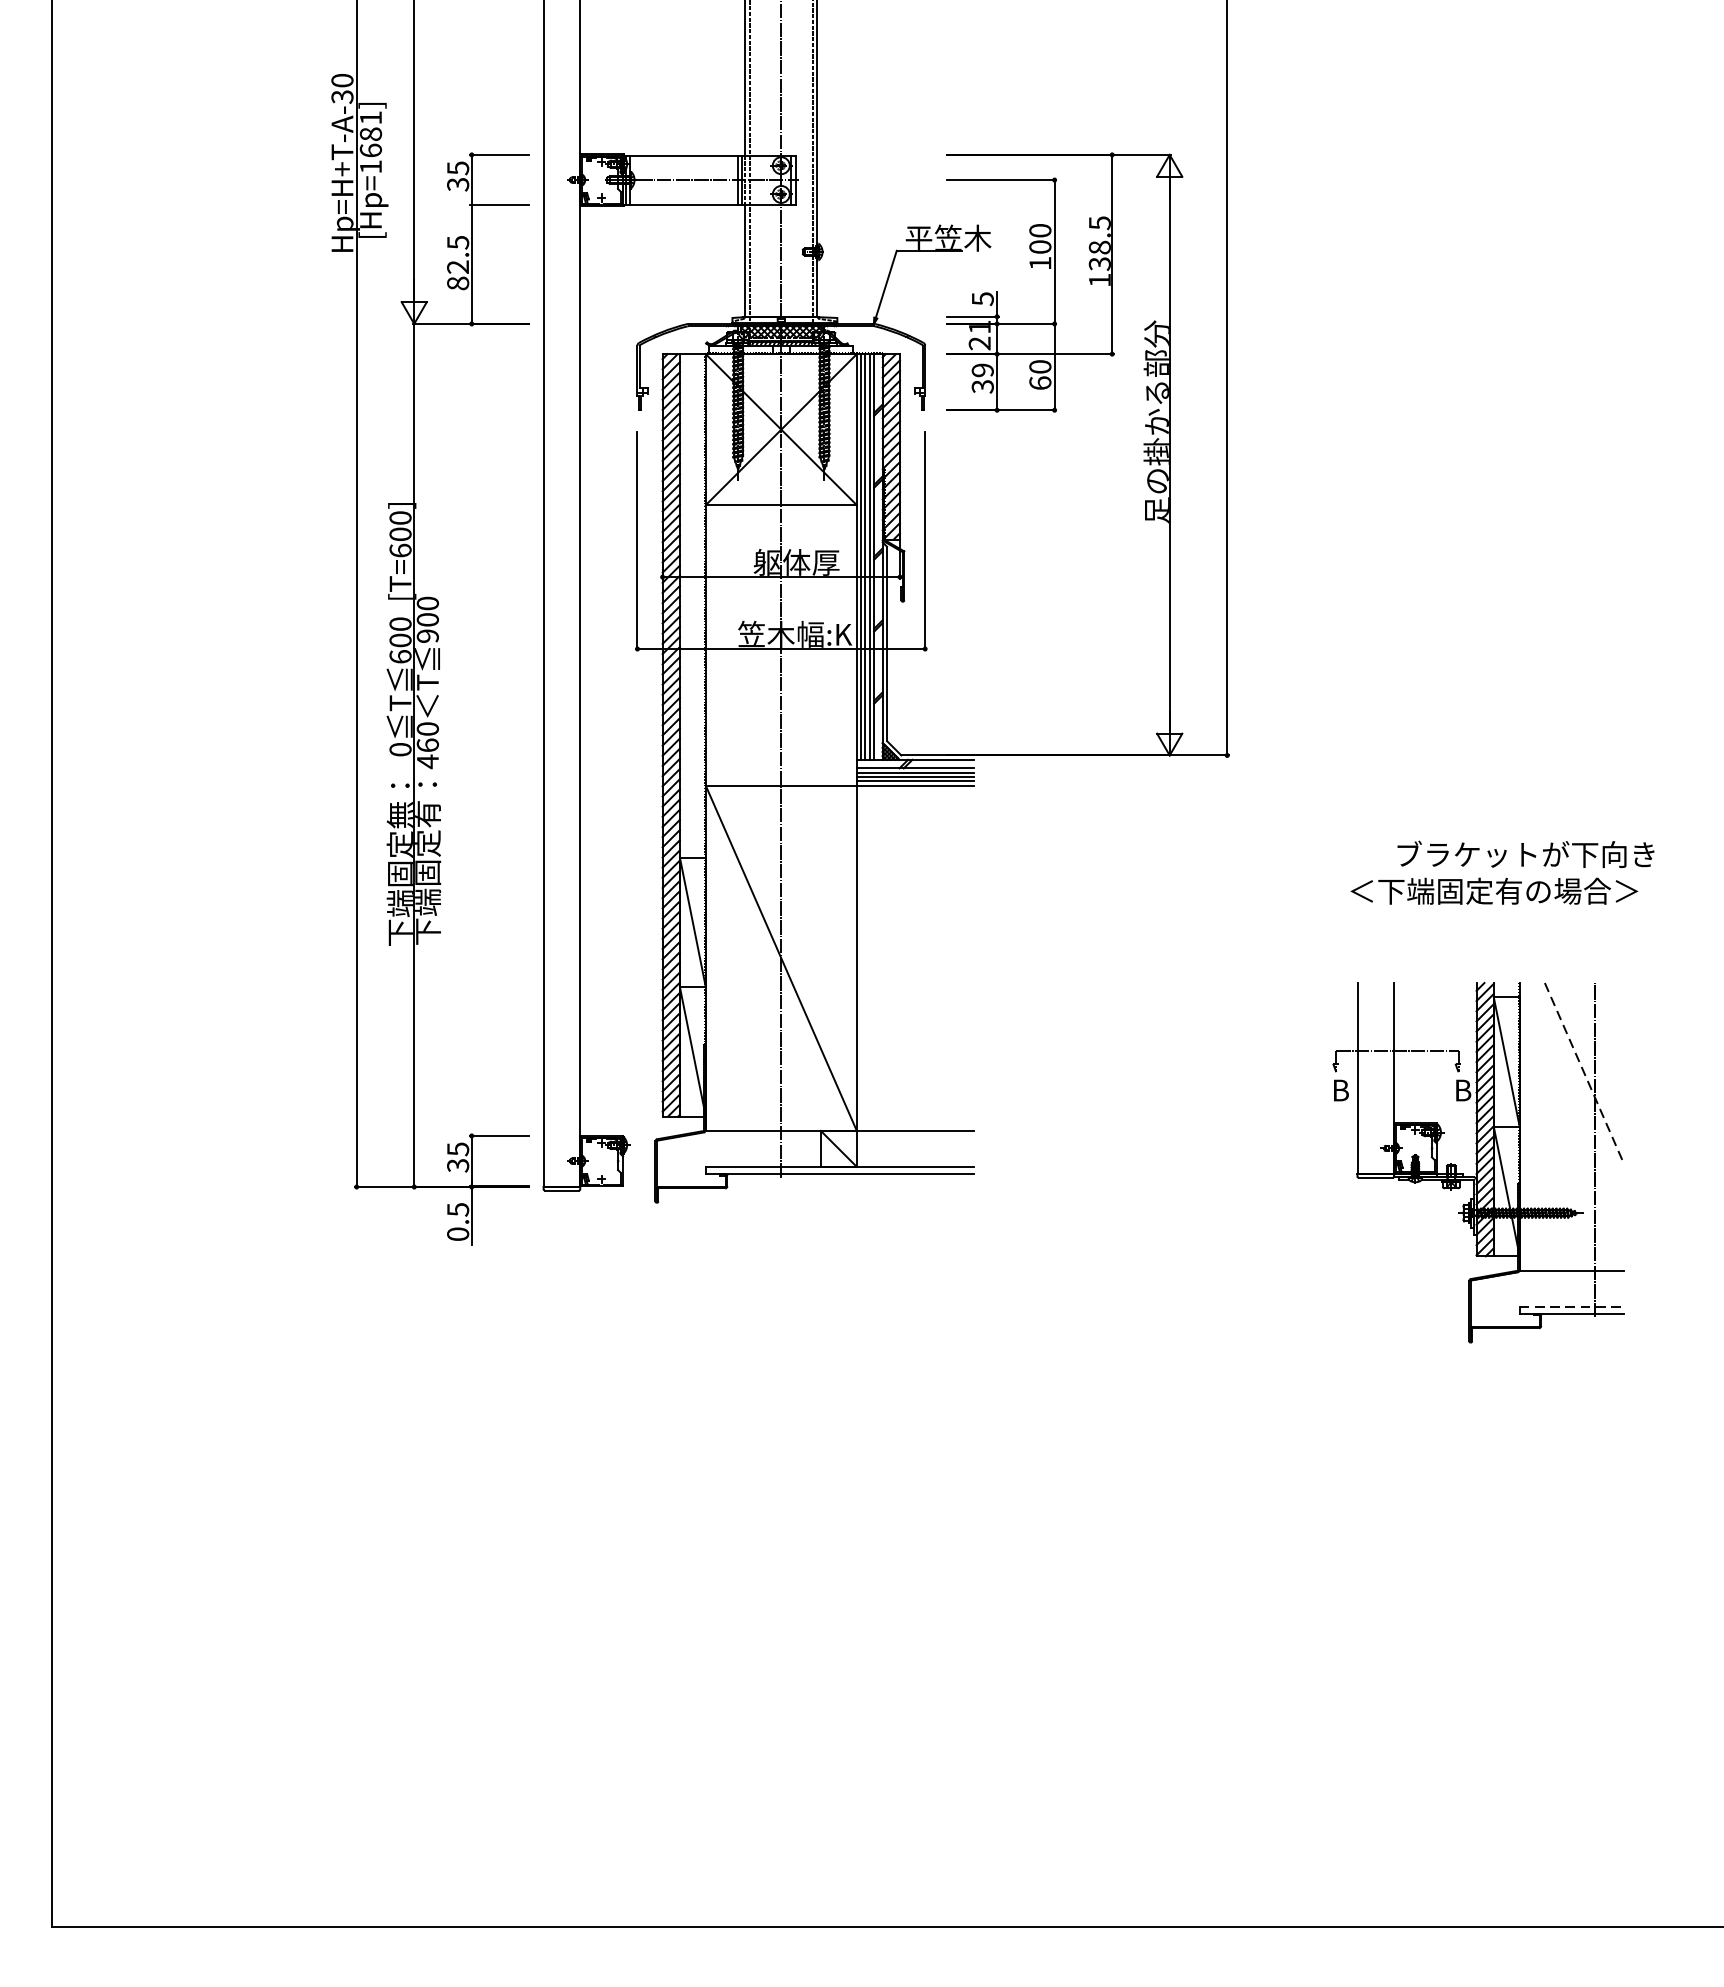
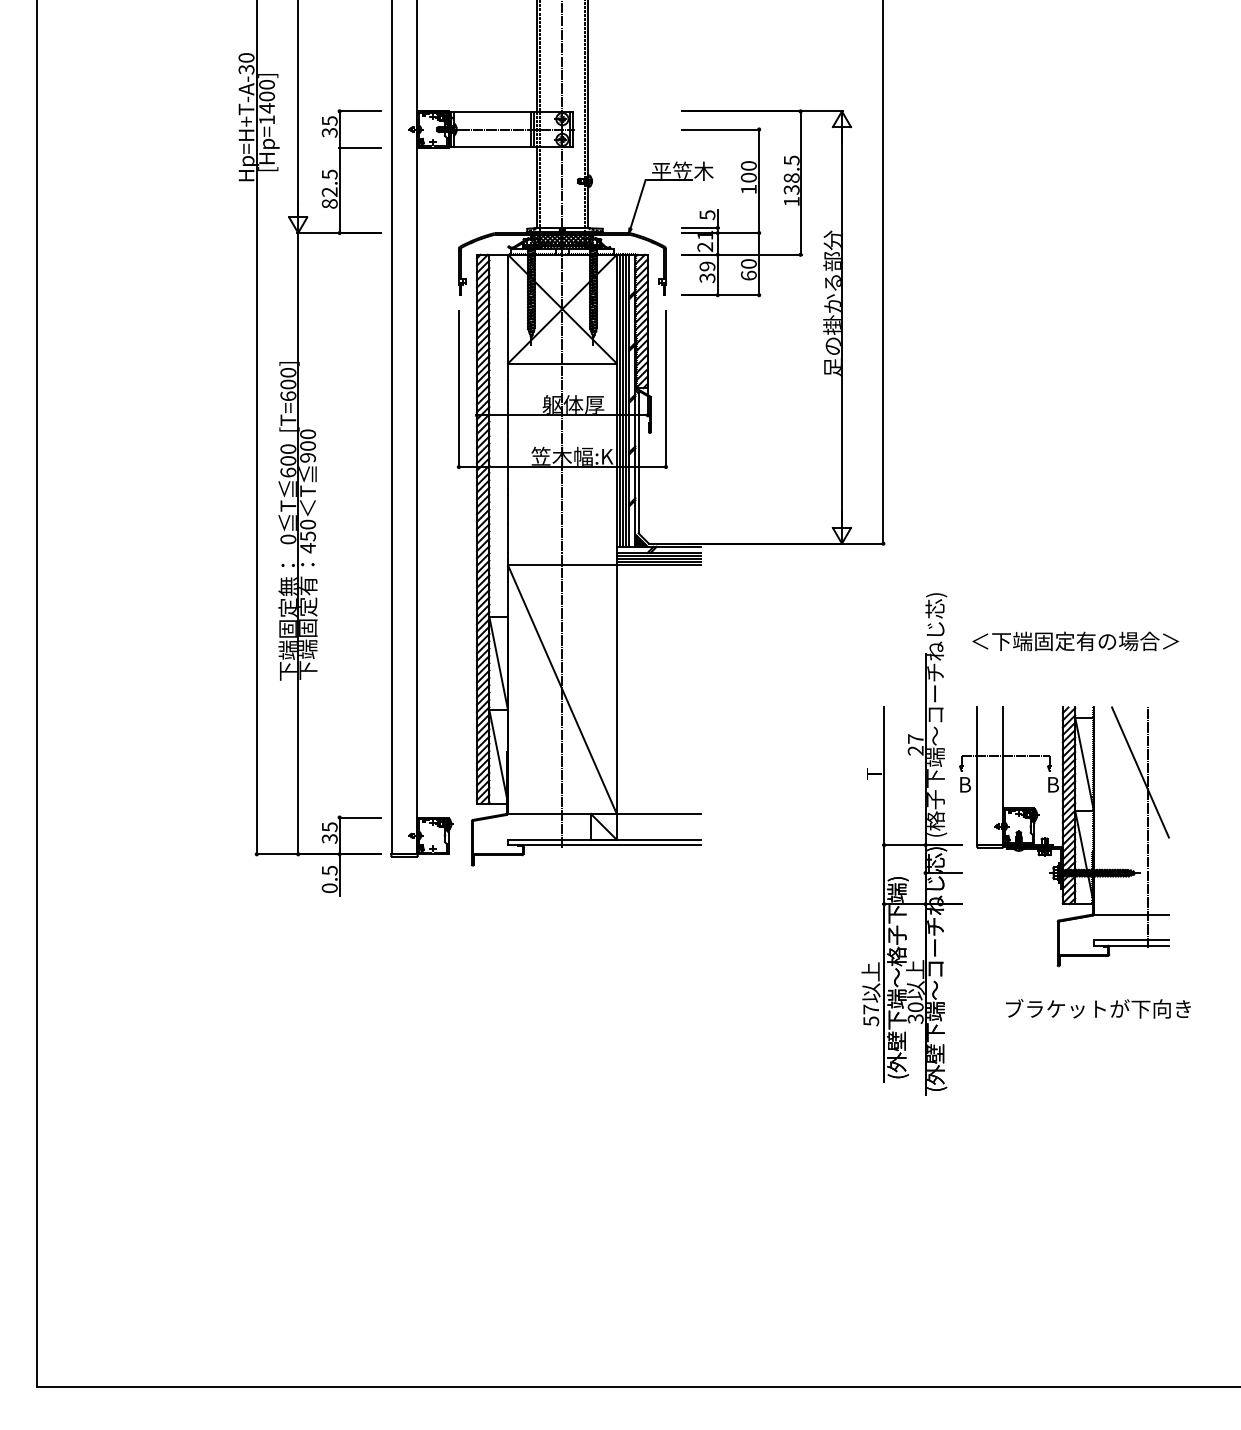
text: (370, 134) -> (266, 96), [Hp=1681] -> [Hp=1400]
text: (427, 745) -> (307, 536), 460 -> 450
text: (1526, 853) -> (1098, 1008), moved
line: (1584, 1073) -> (1140, 772), dashed -> solid
part: (1266, 1173) -> (911, 844), added
line: (1571, 1306) -> (1131, 940), dashed -> solid

